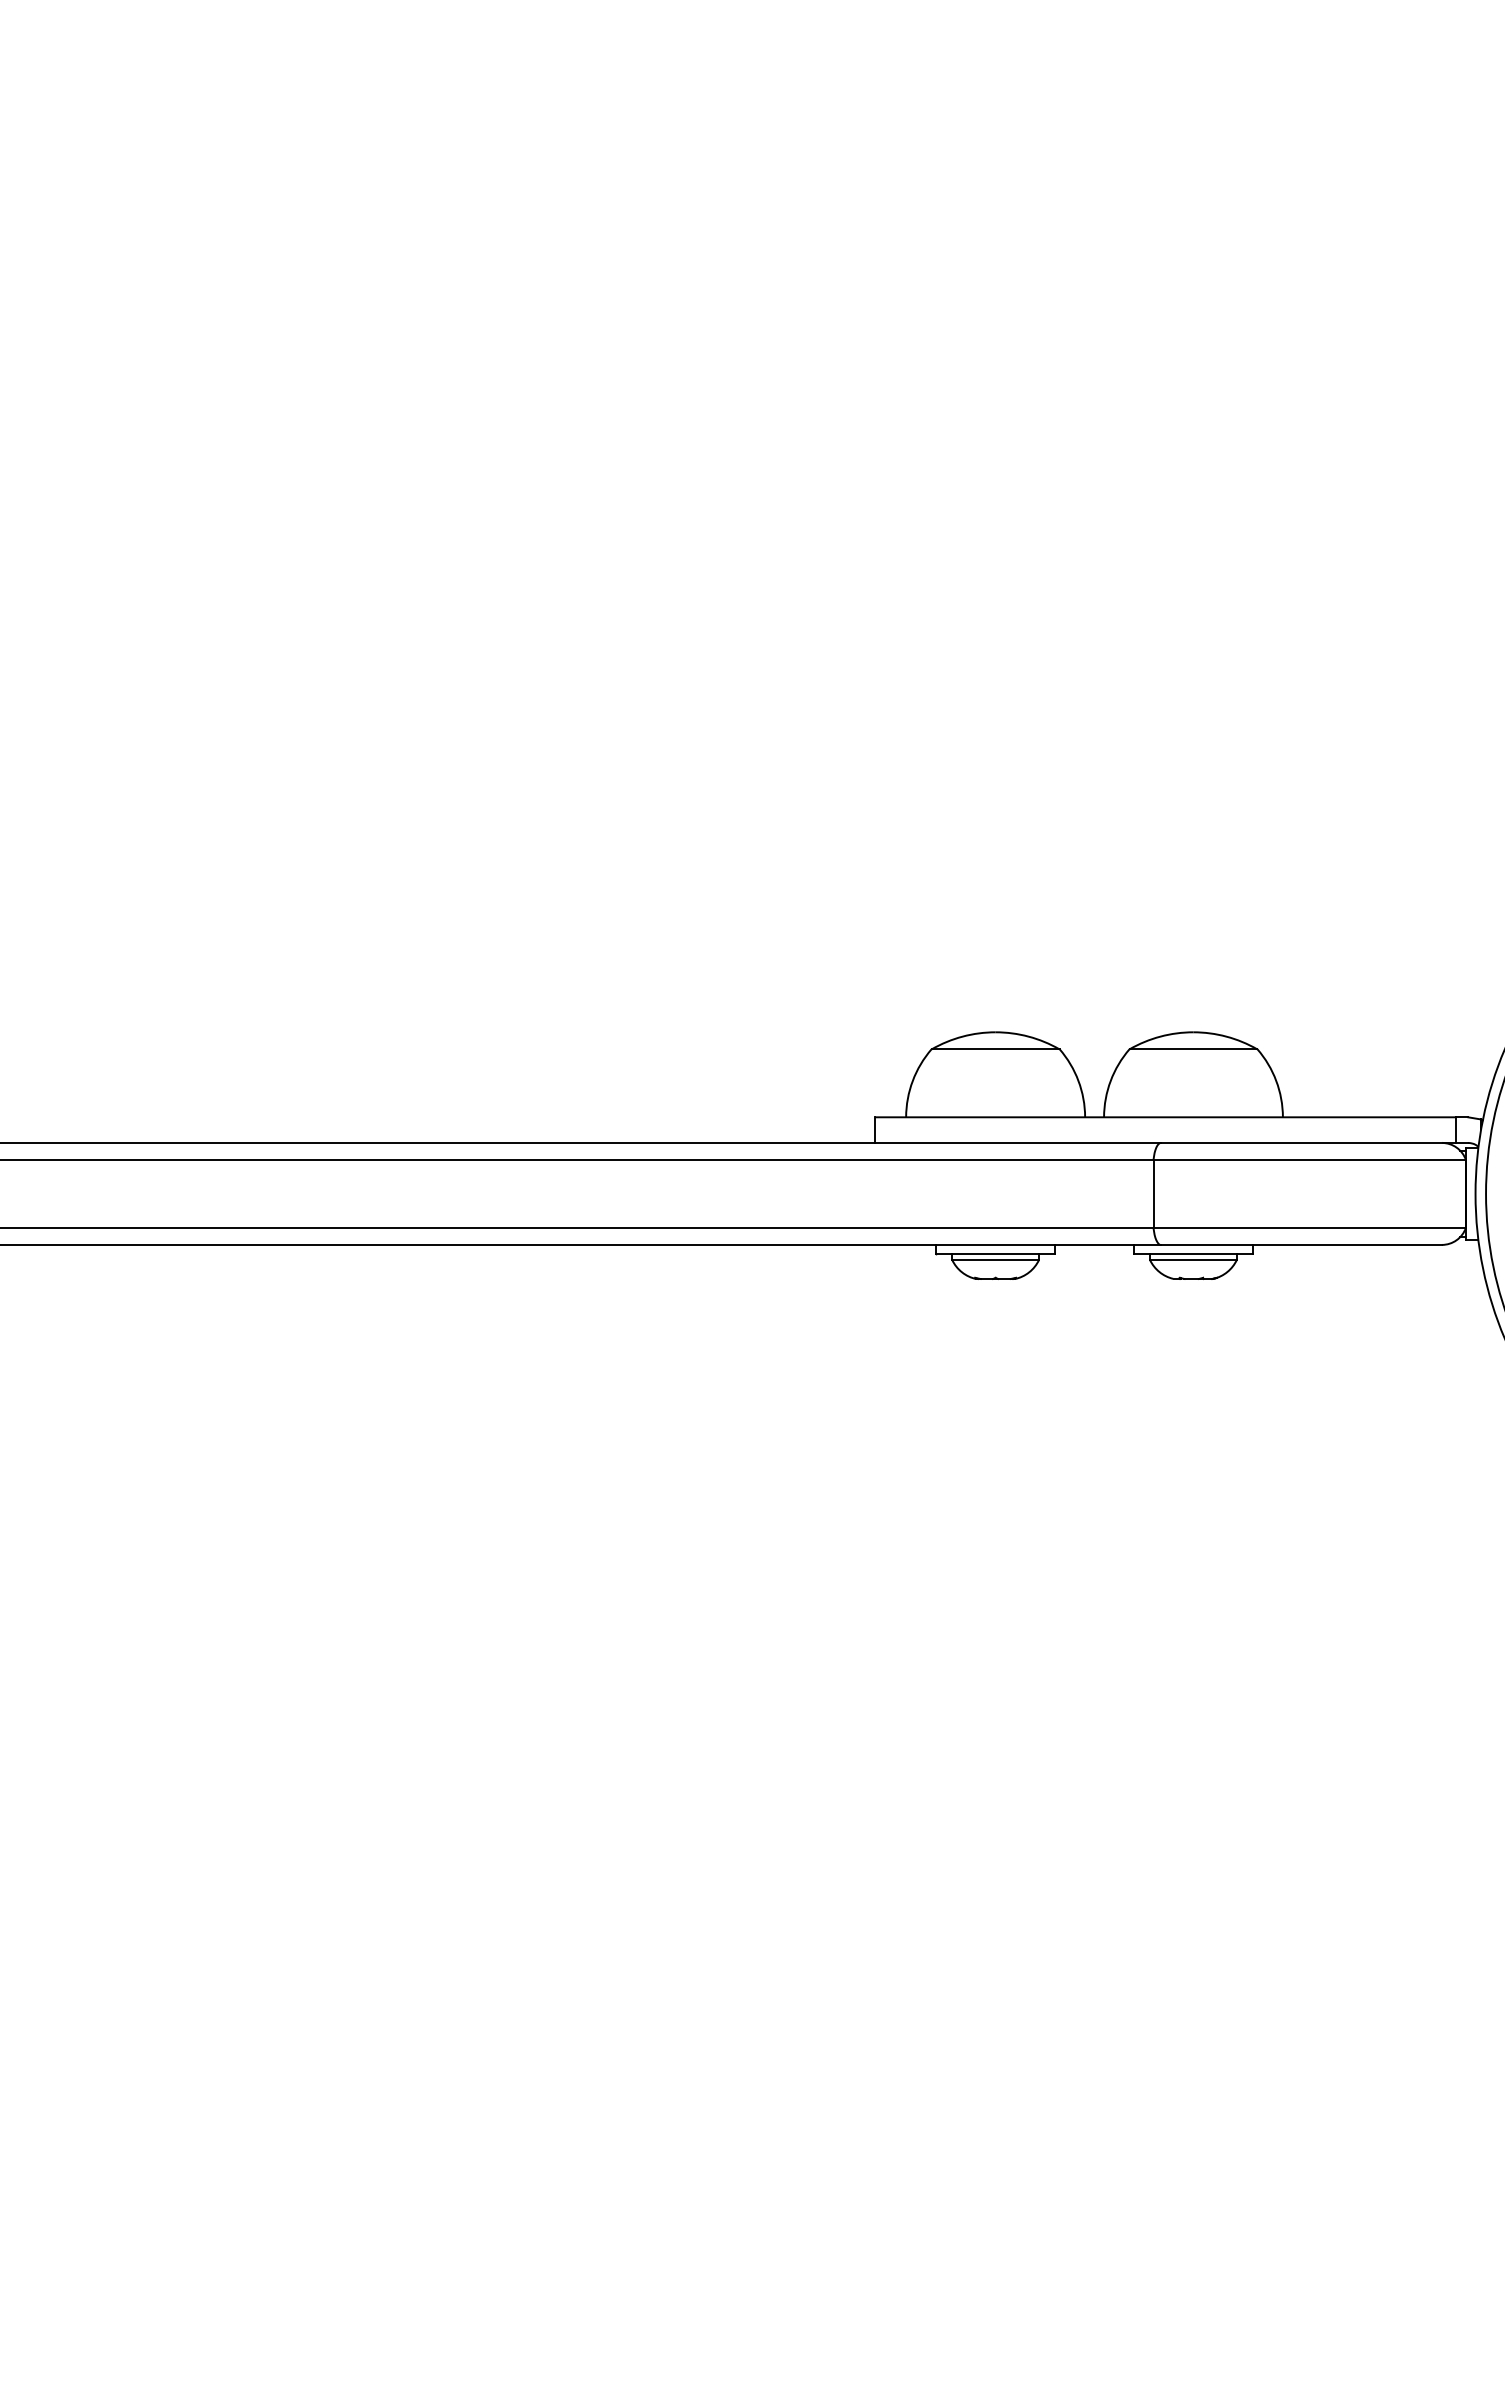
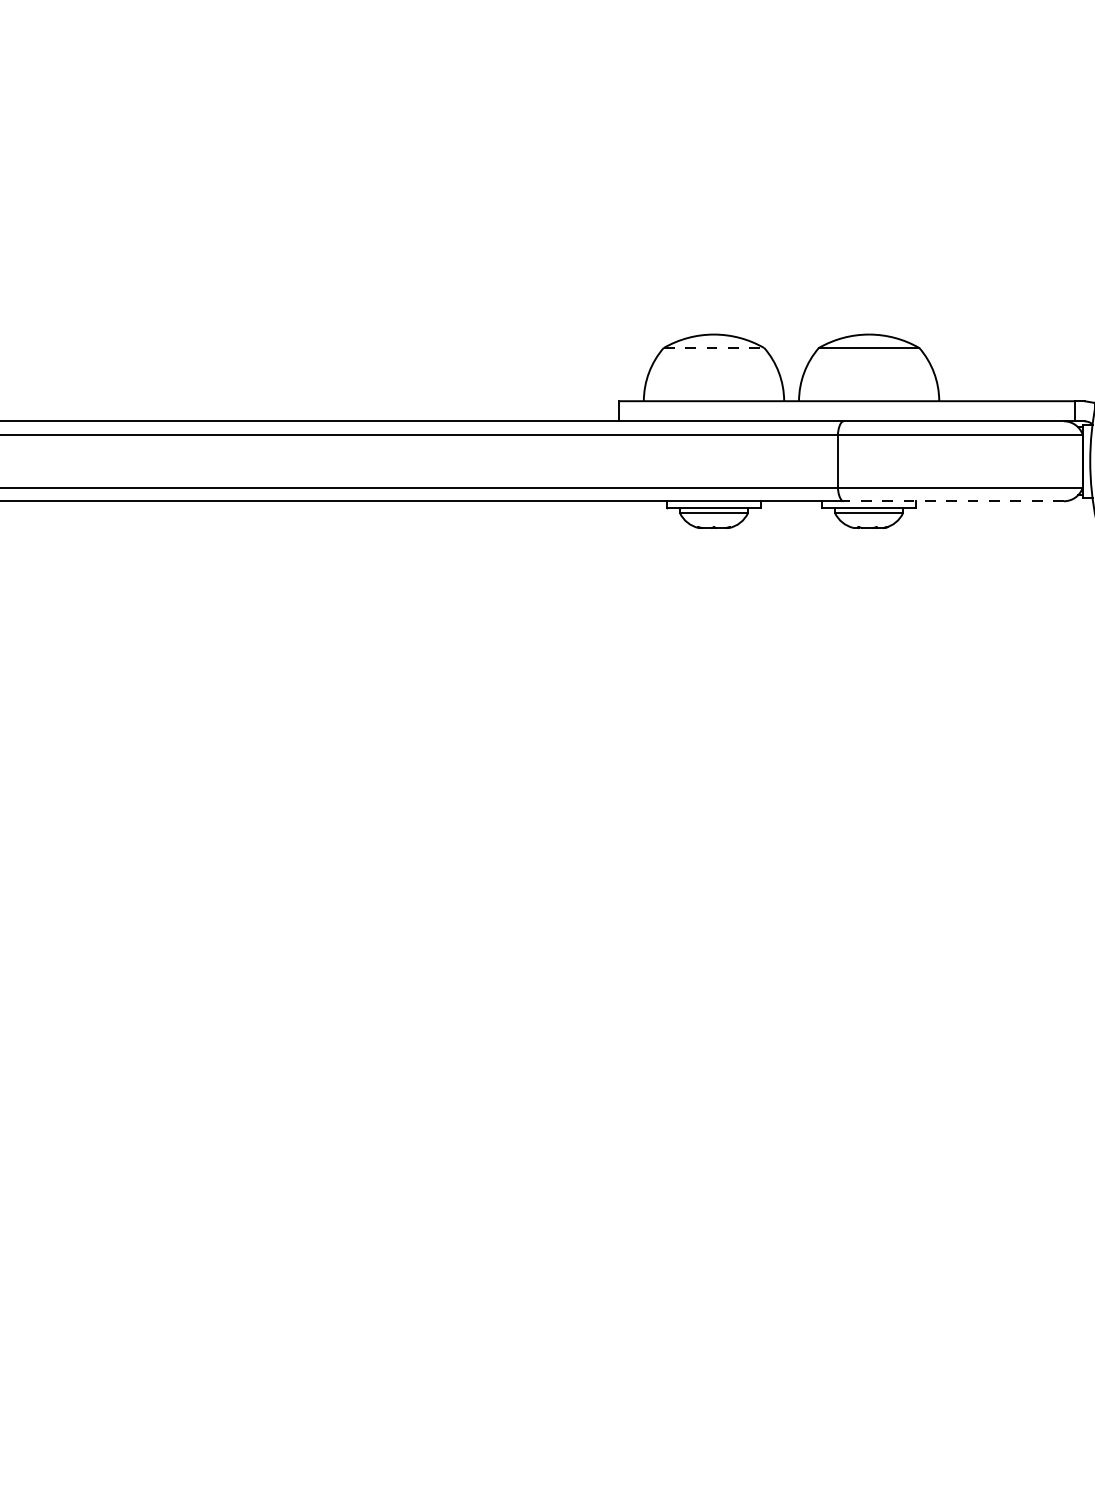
line: (995, 1049) -> (713, 348), solid -> dashed
line: (1300, 1245) -> (953, 501), solid -> dashed

